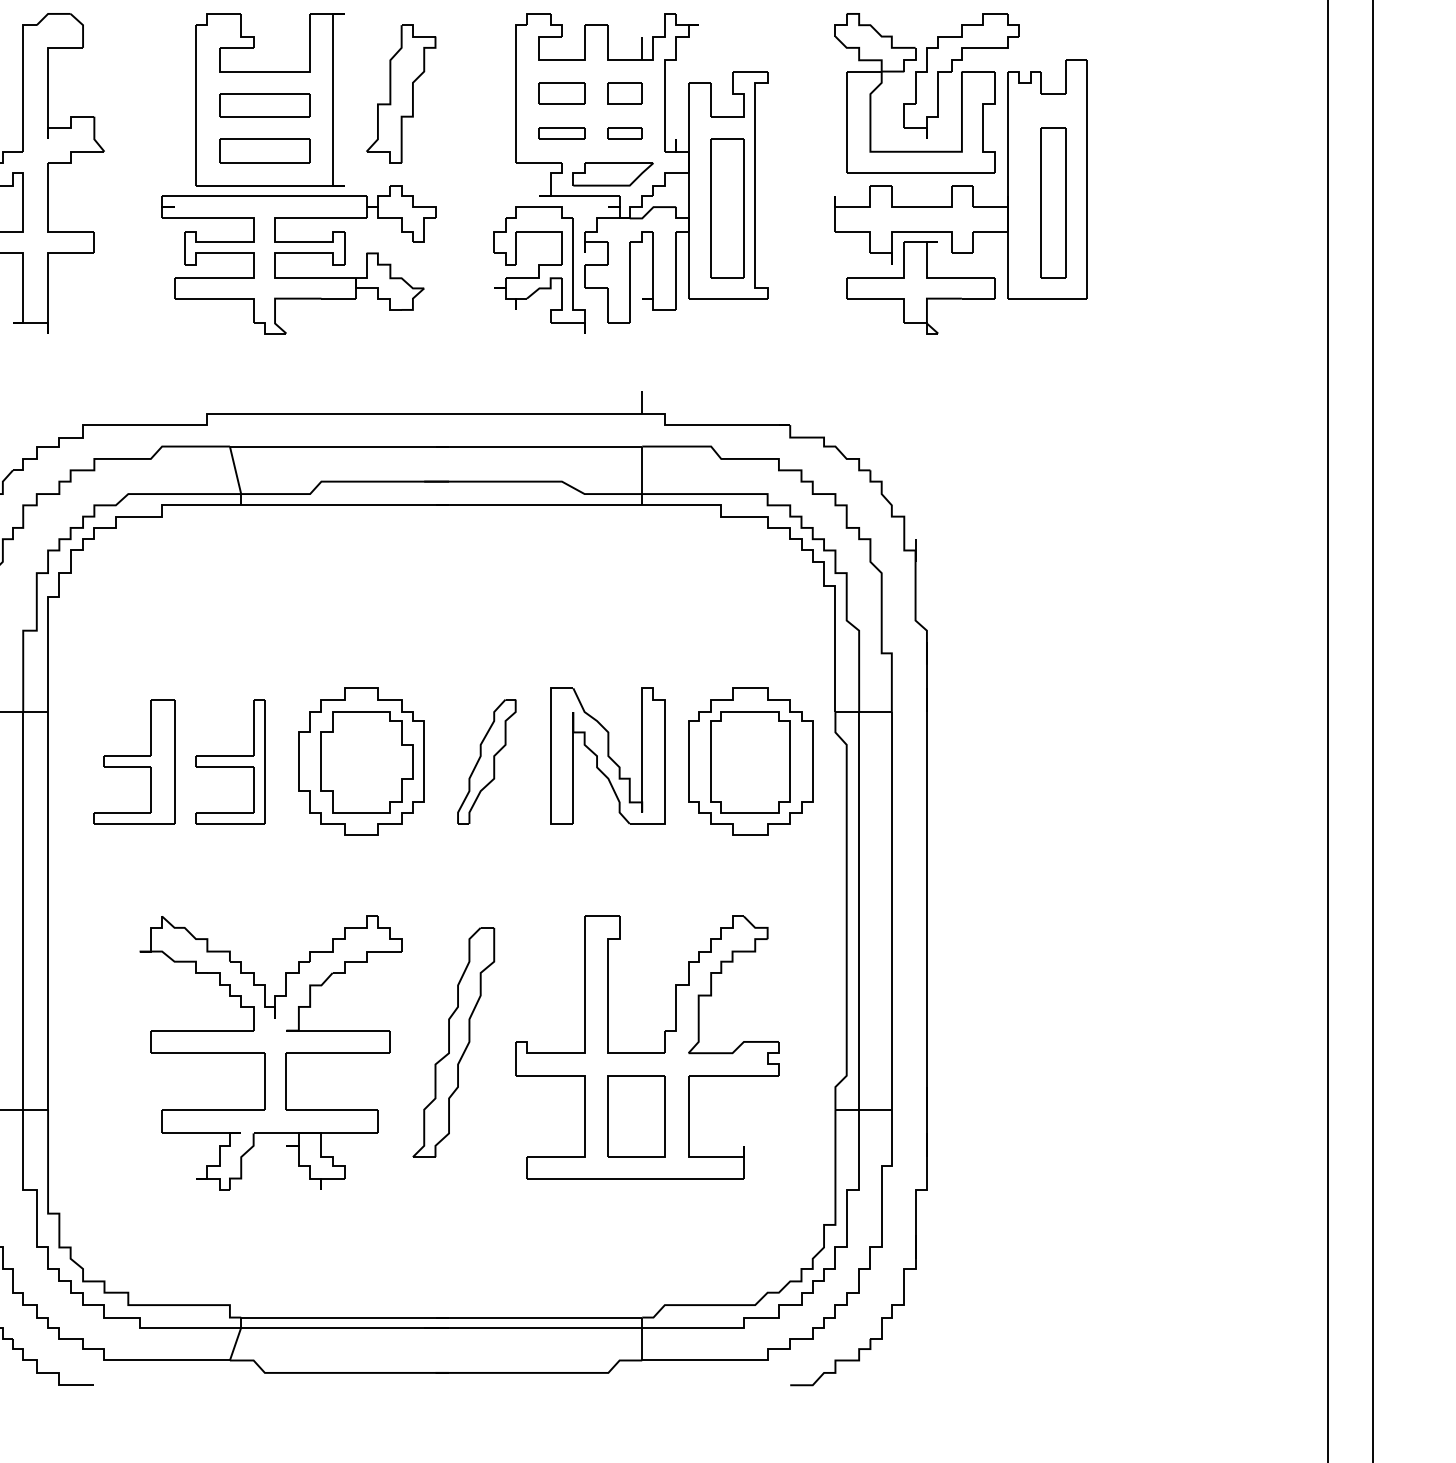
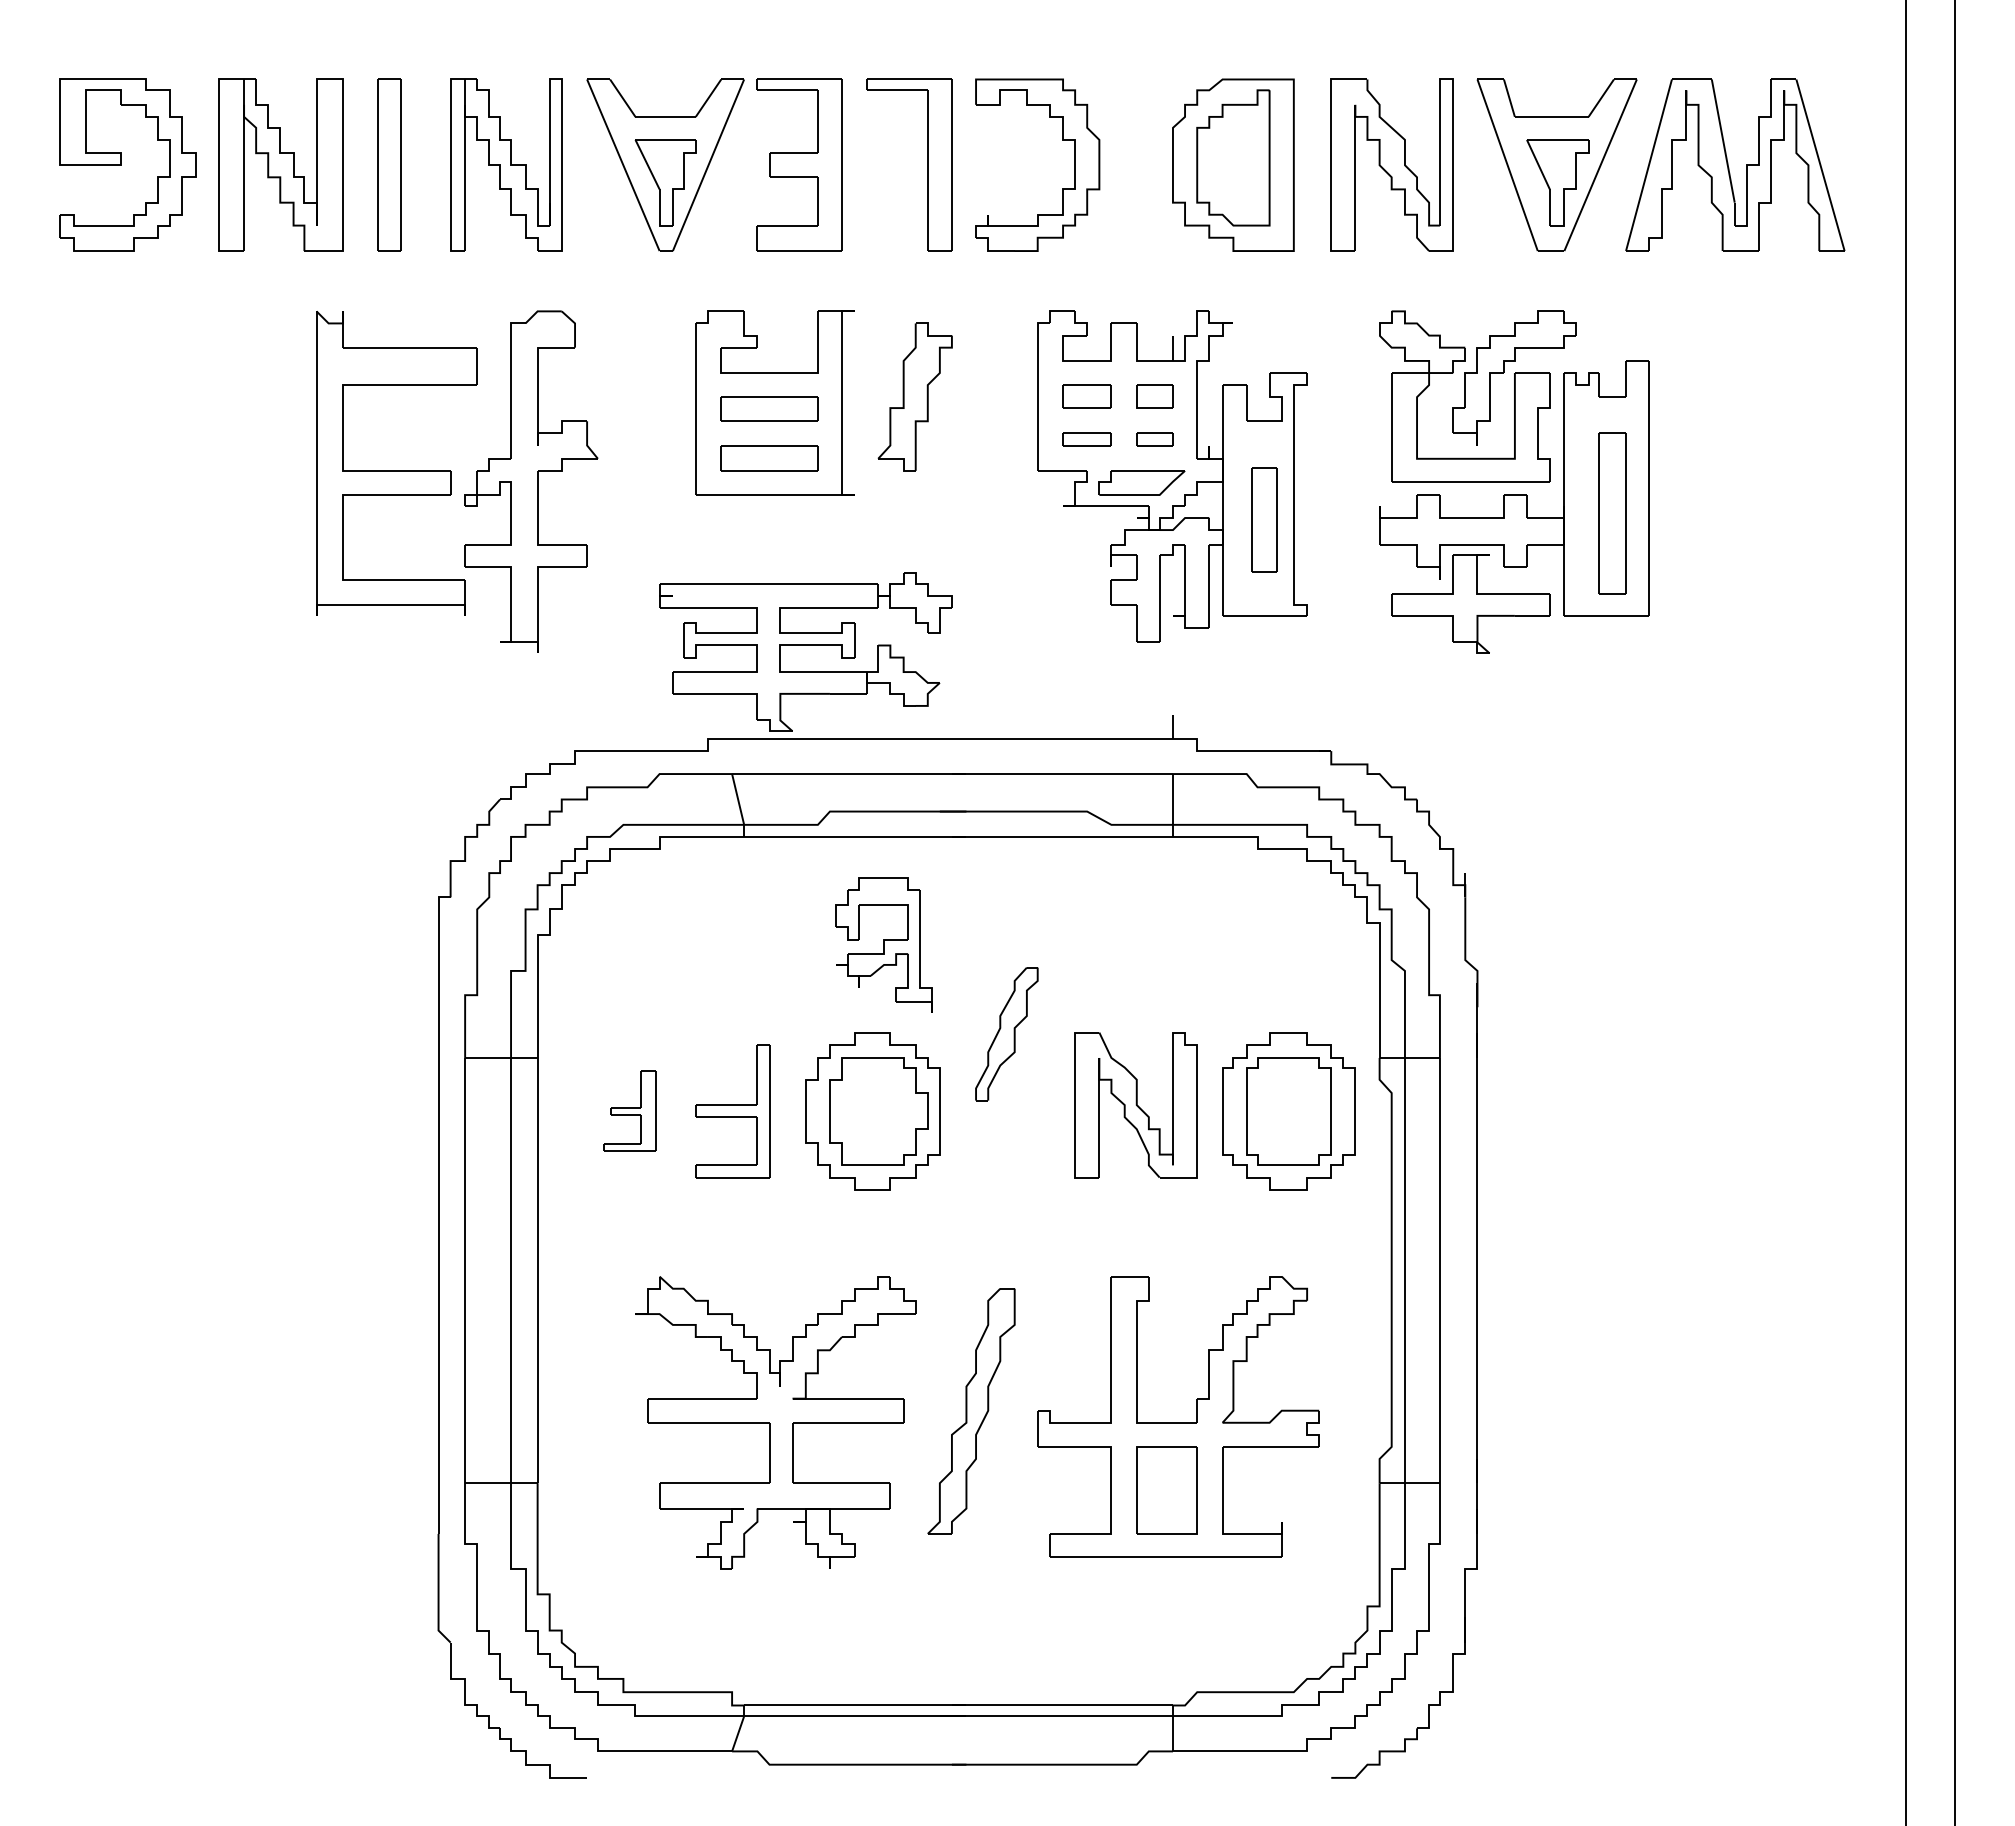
part: (727, 208) -> (1264, 519), size x0.7
part: (298, 259) -> (805, 651), moved
part: (538, 269) -> (883, 944), moved
part: (133, 762) -> (629, 1111), size x0.6
part: (486, 762) -> (1006, 1034), moved

